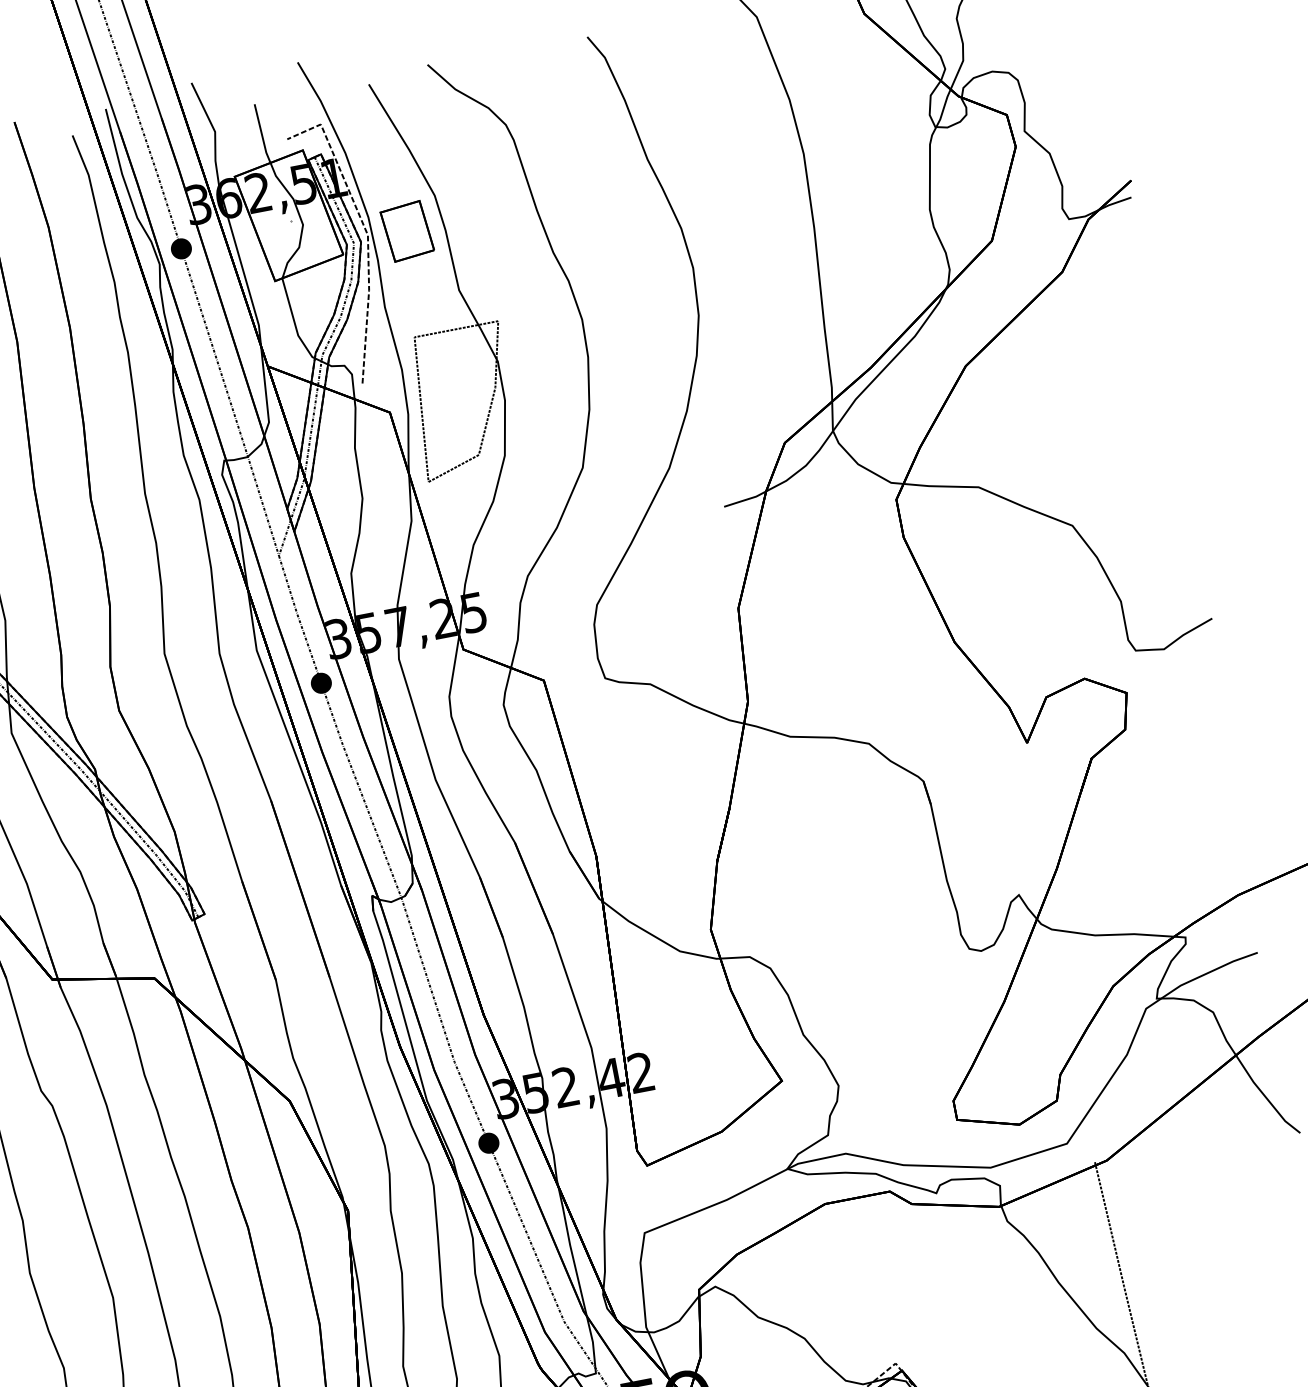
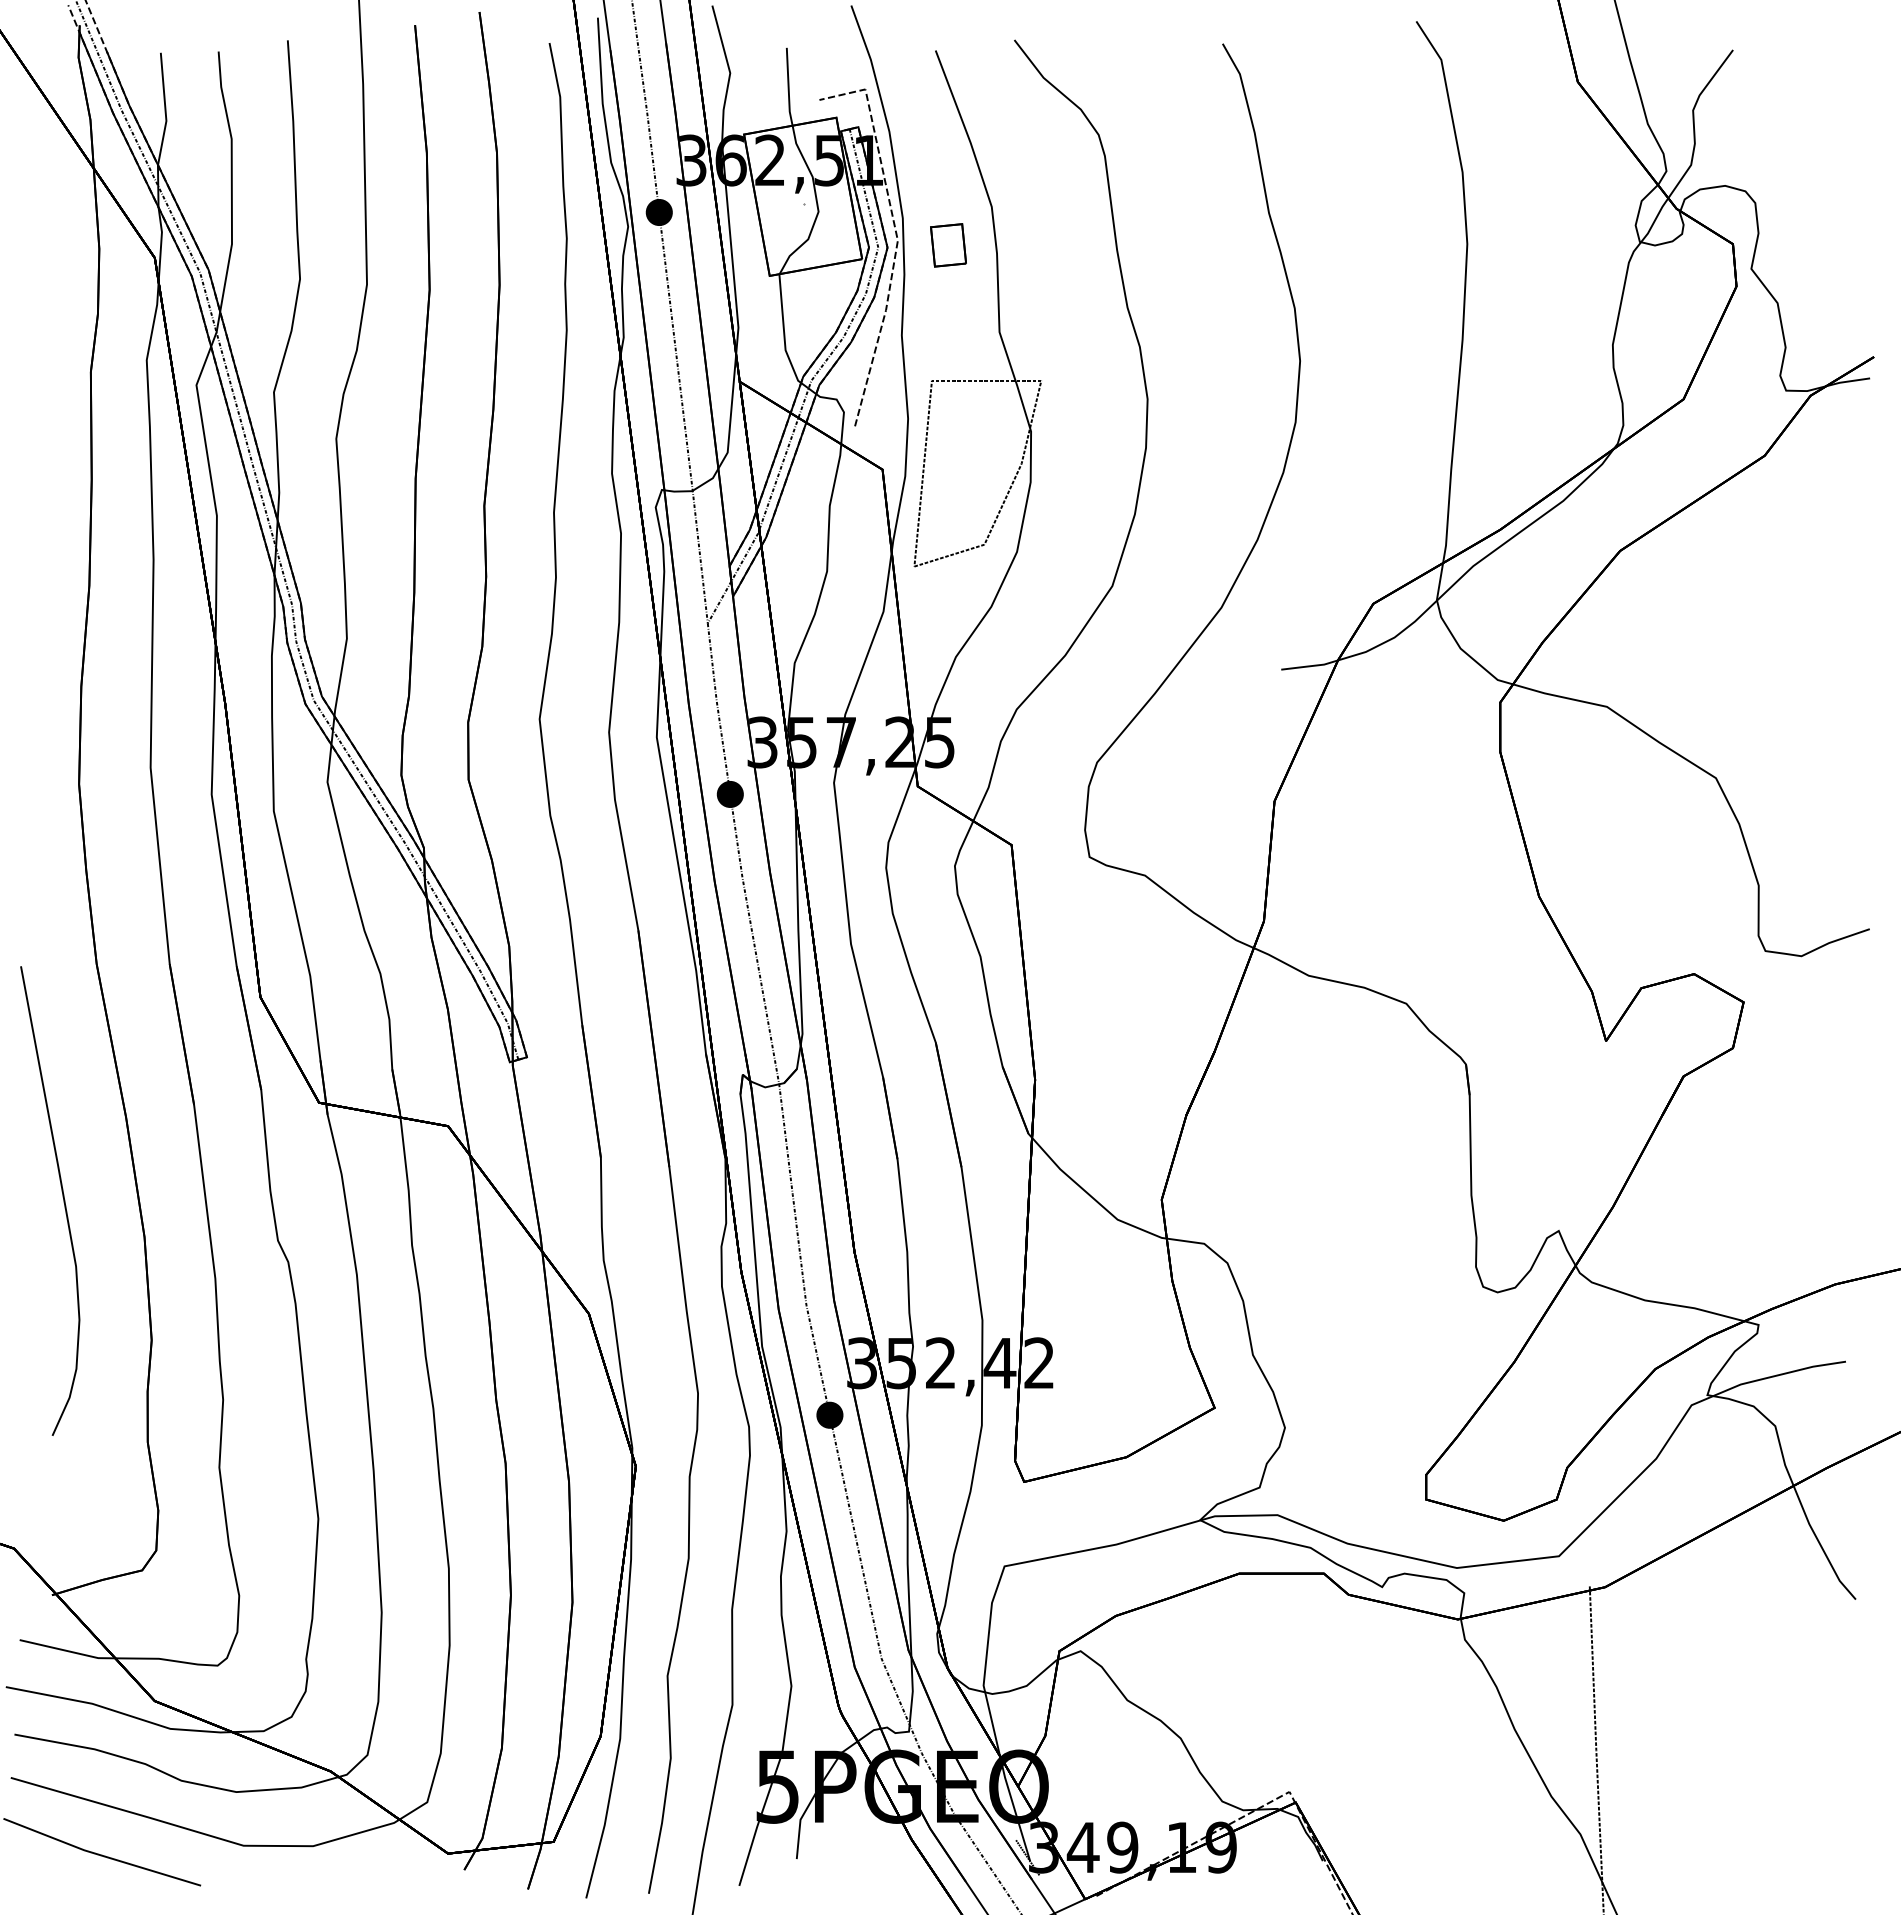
part: (407, 231) -> (948, 245), size x0.6

